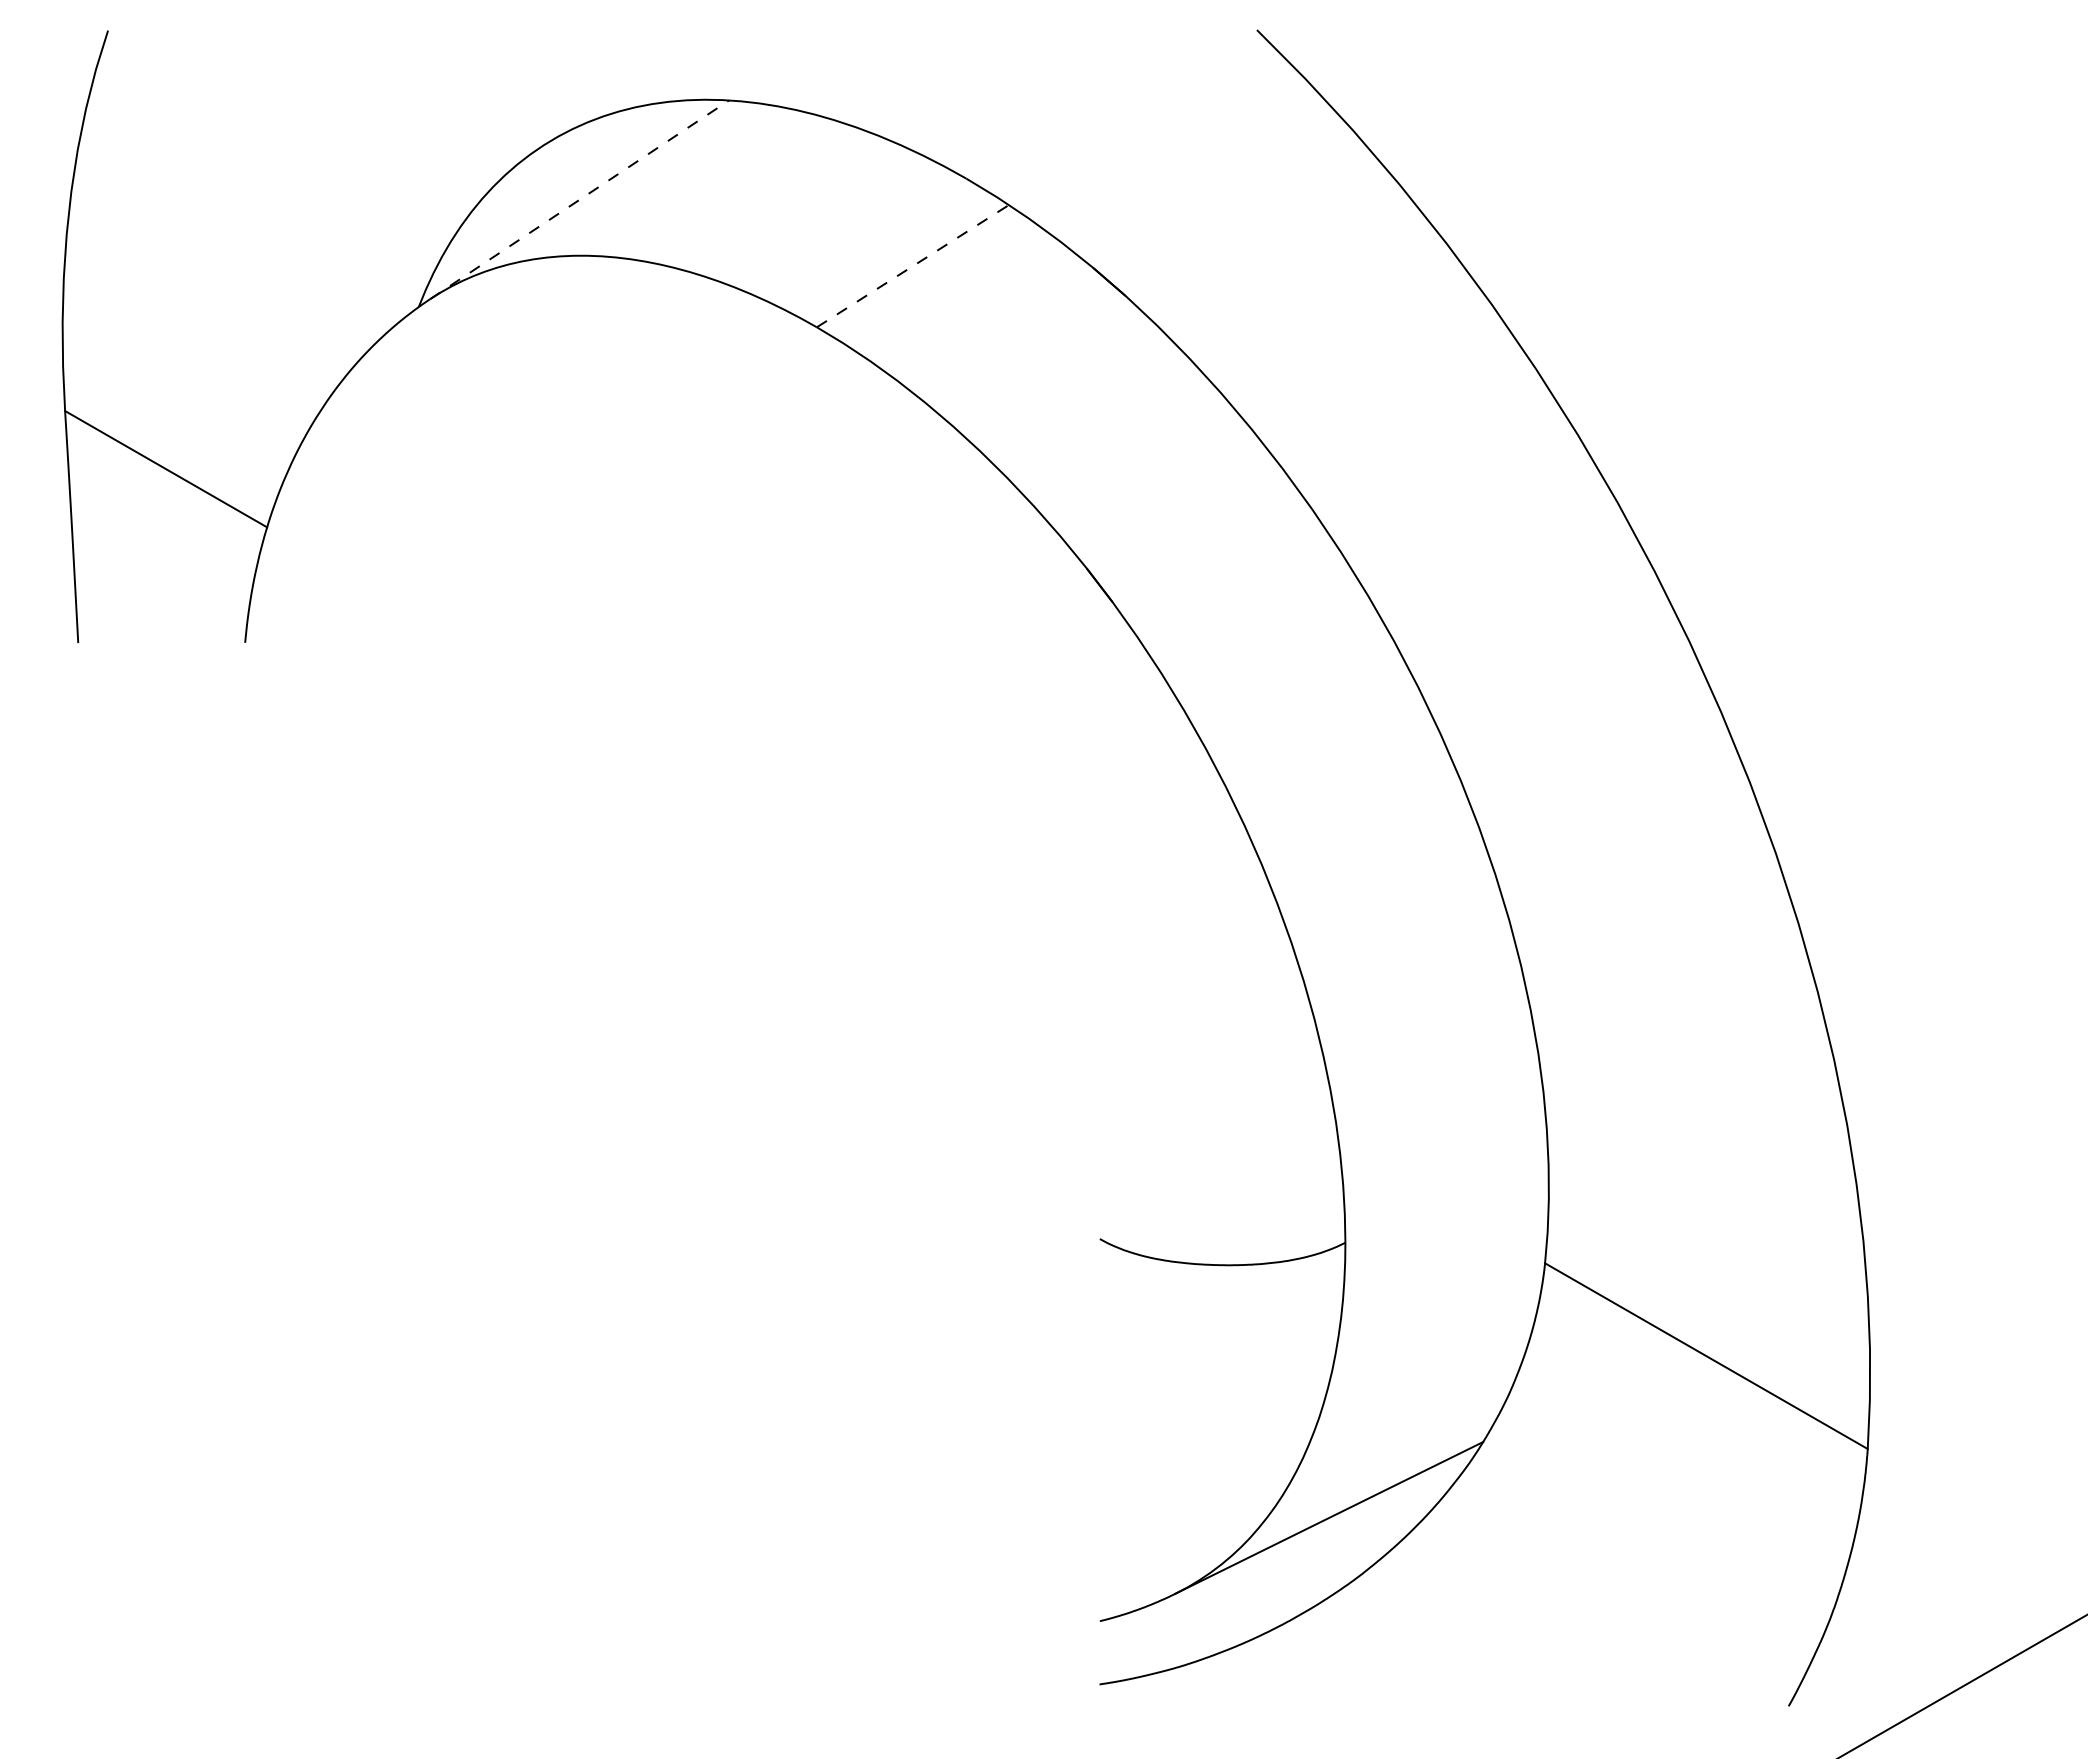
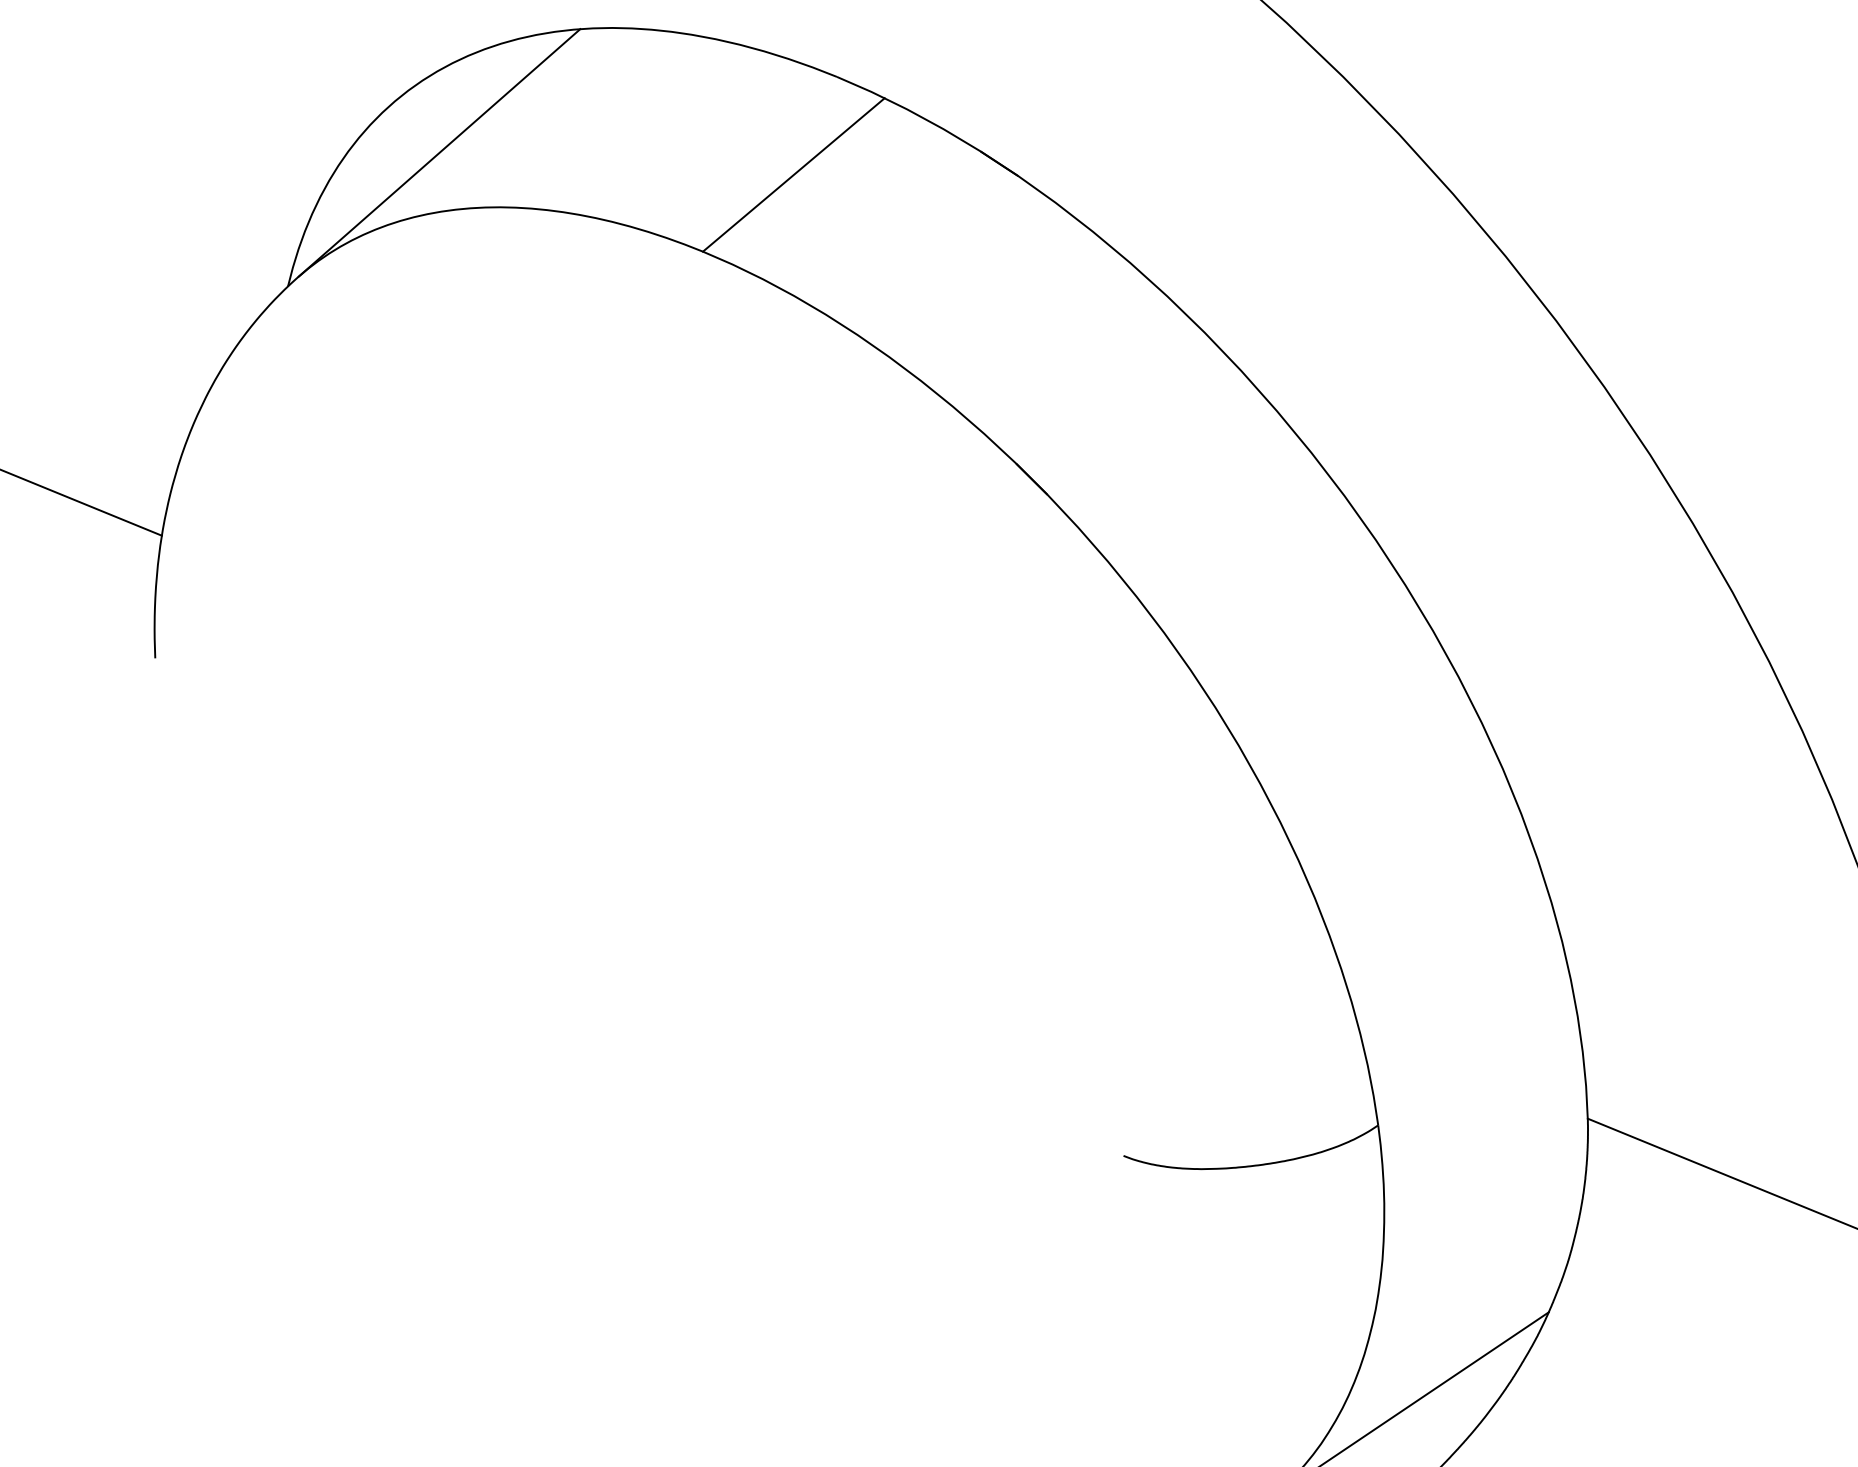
line: (580, 199) -> (440, 152), dashed -> solid
line: (912, 266) -> (793, 175), dashed -> solid

